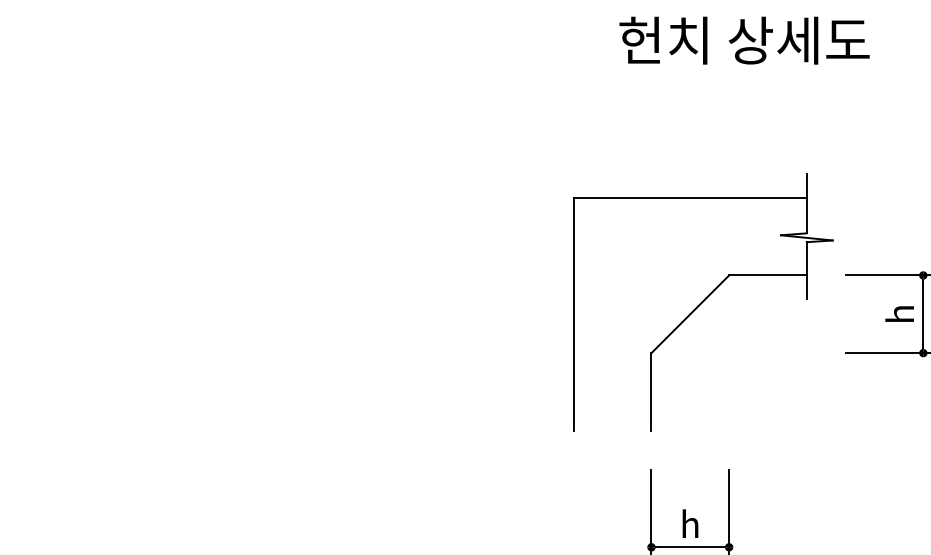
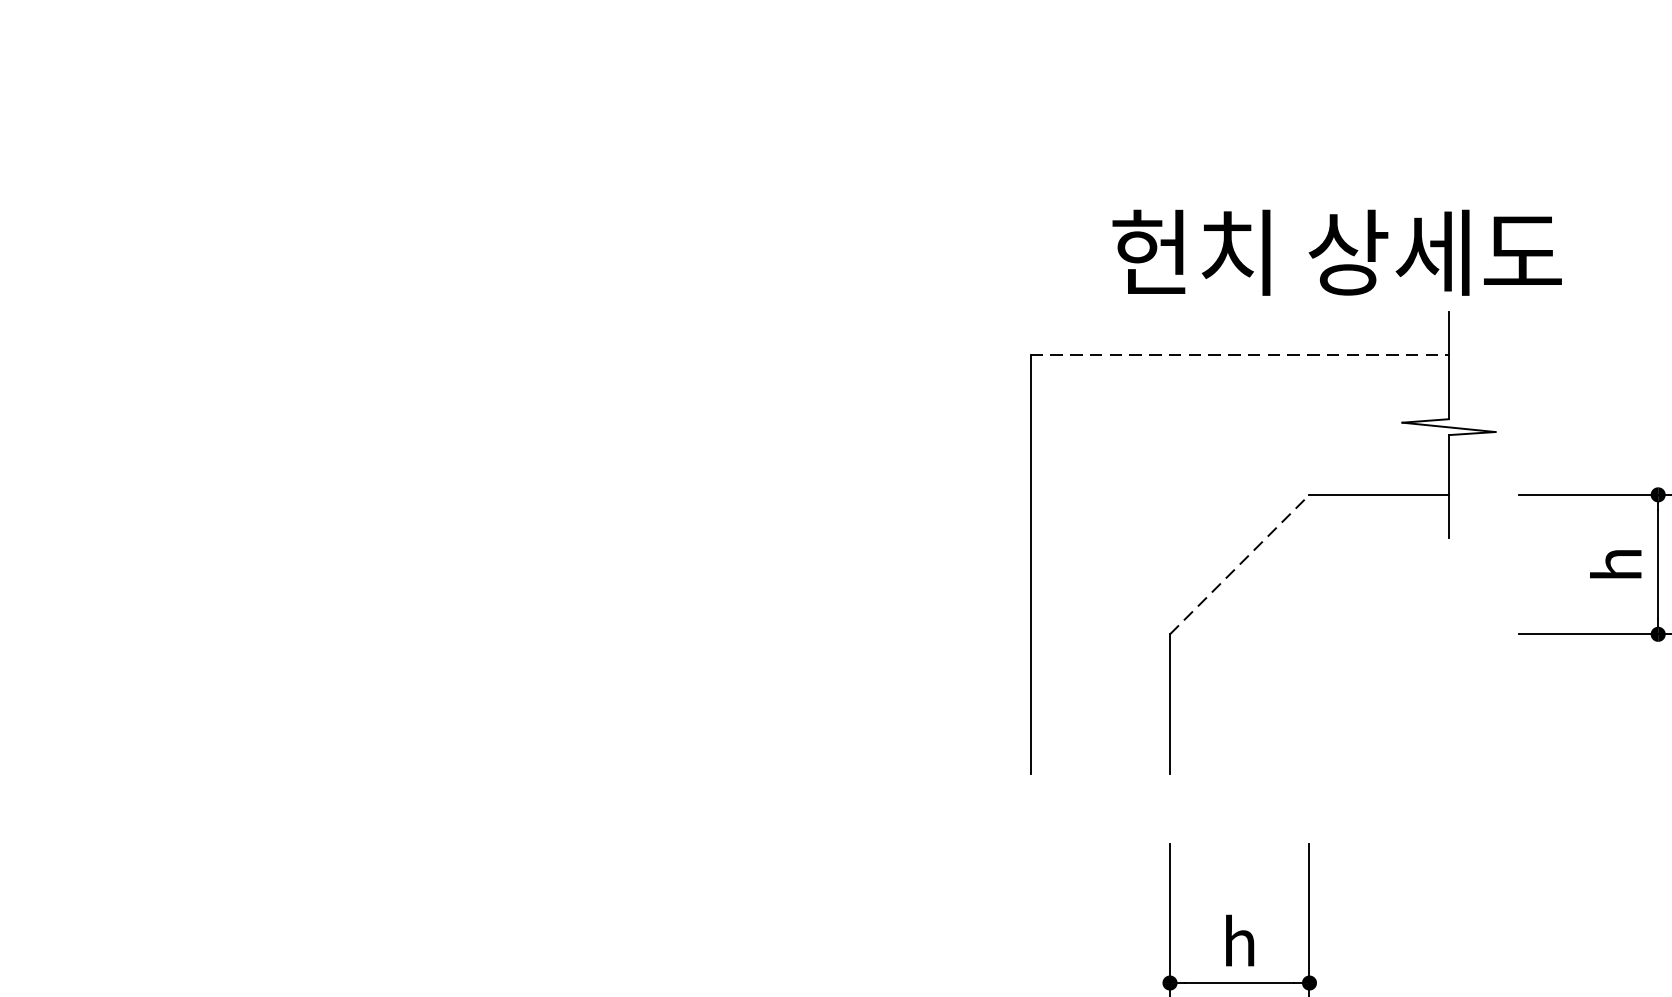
text: (744, 40) -> (1337, 252), moved
line: (690, 197) -> (1240, 354), solid -> dashed
line: (690, 314) -> (1240, 564), solid -> dashed

